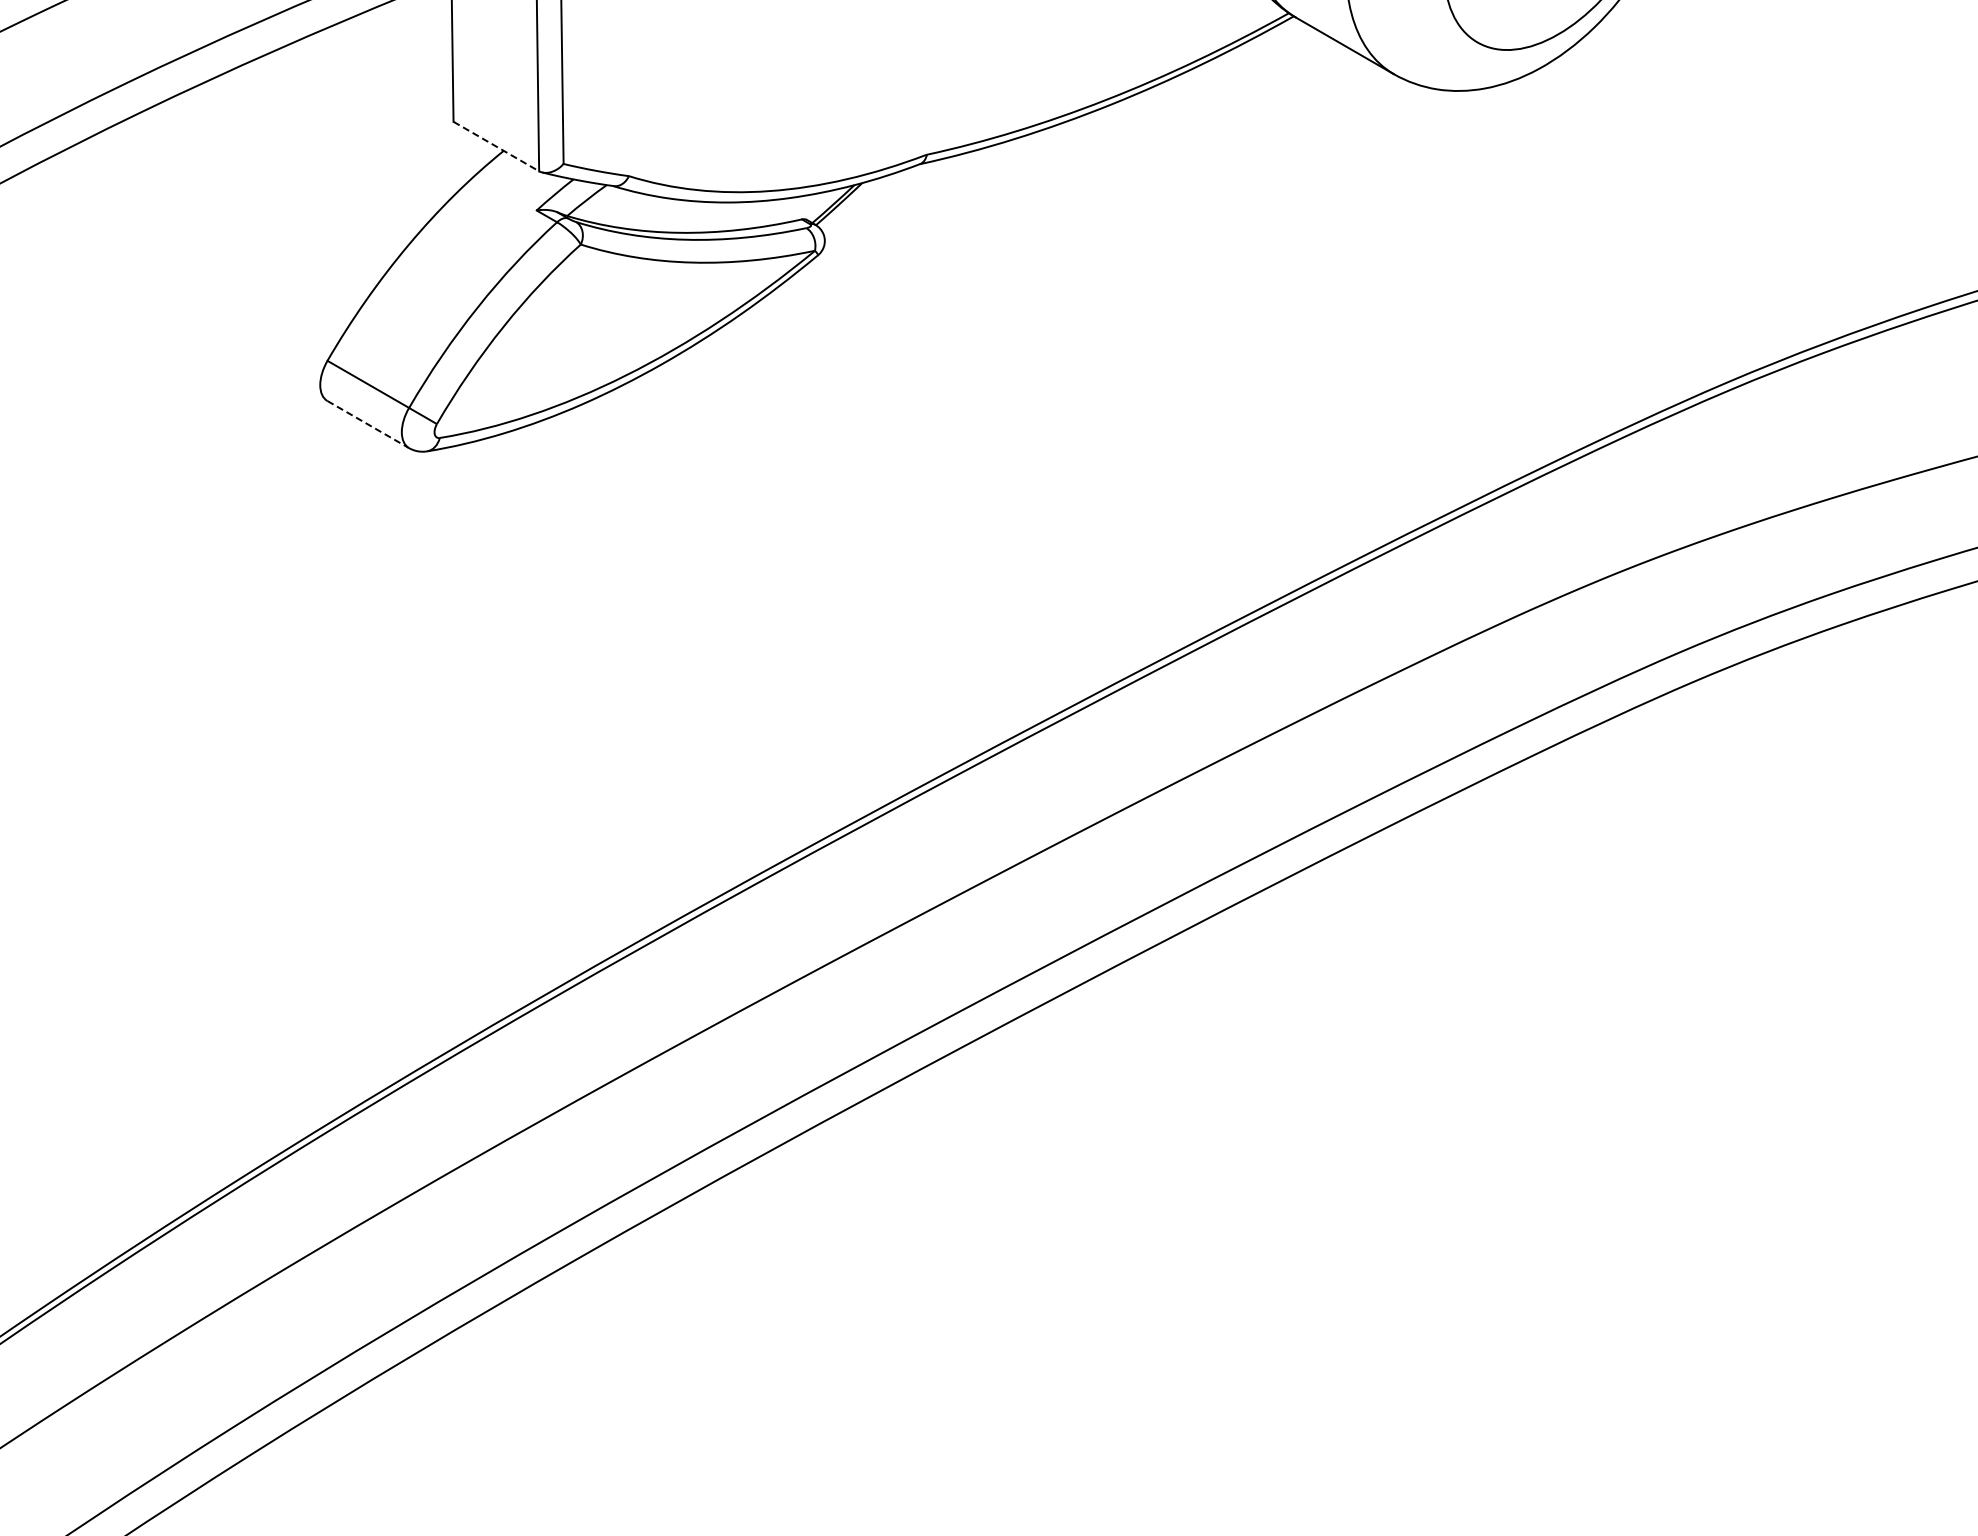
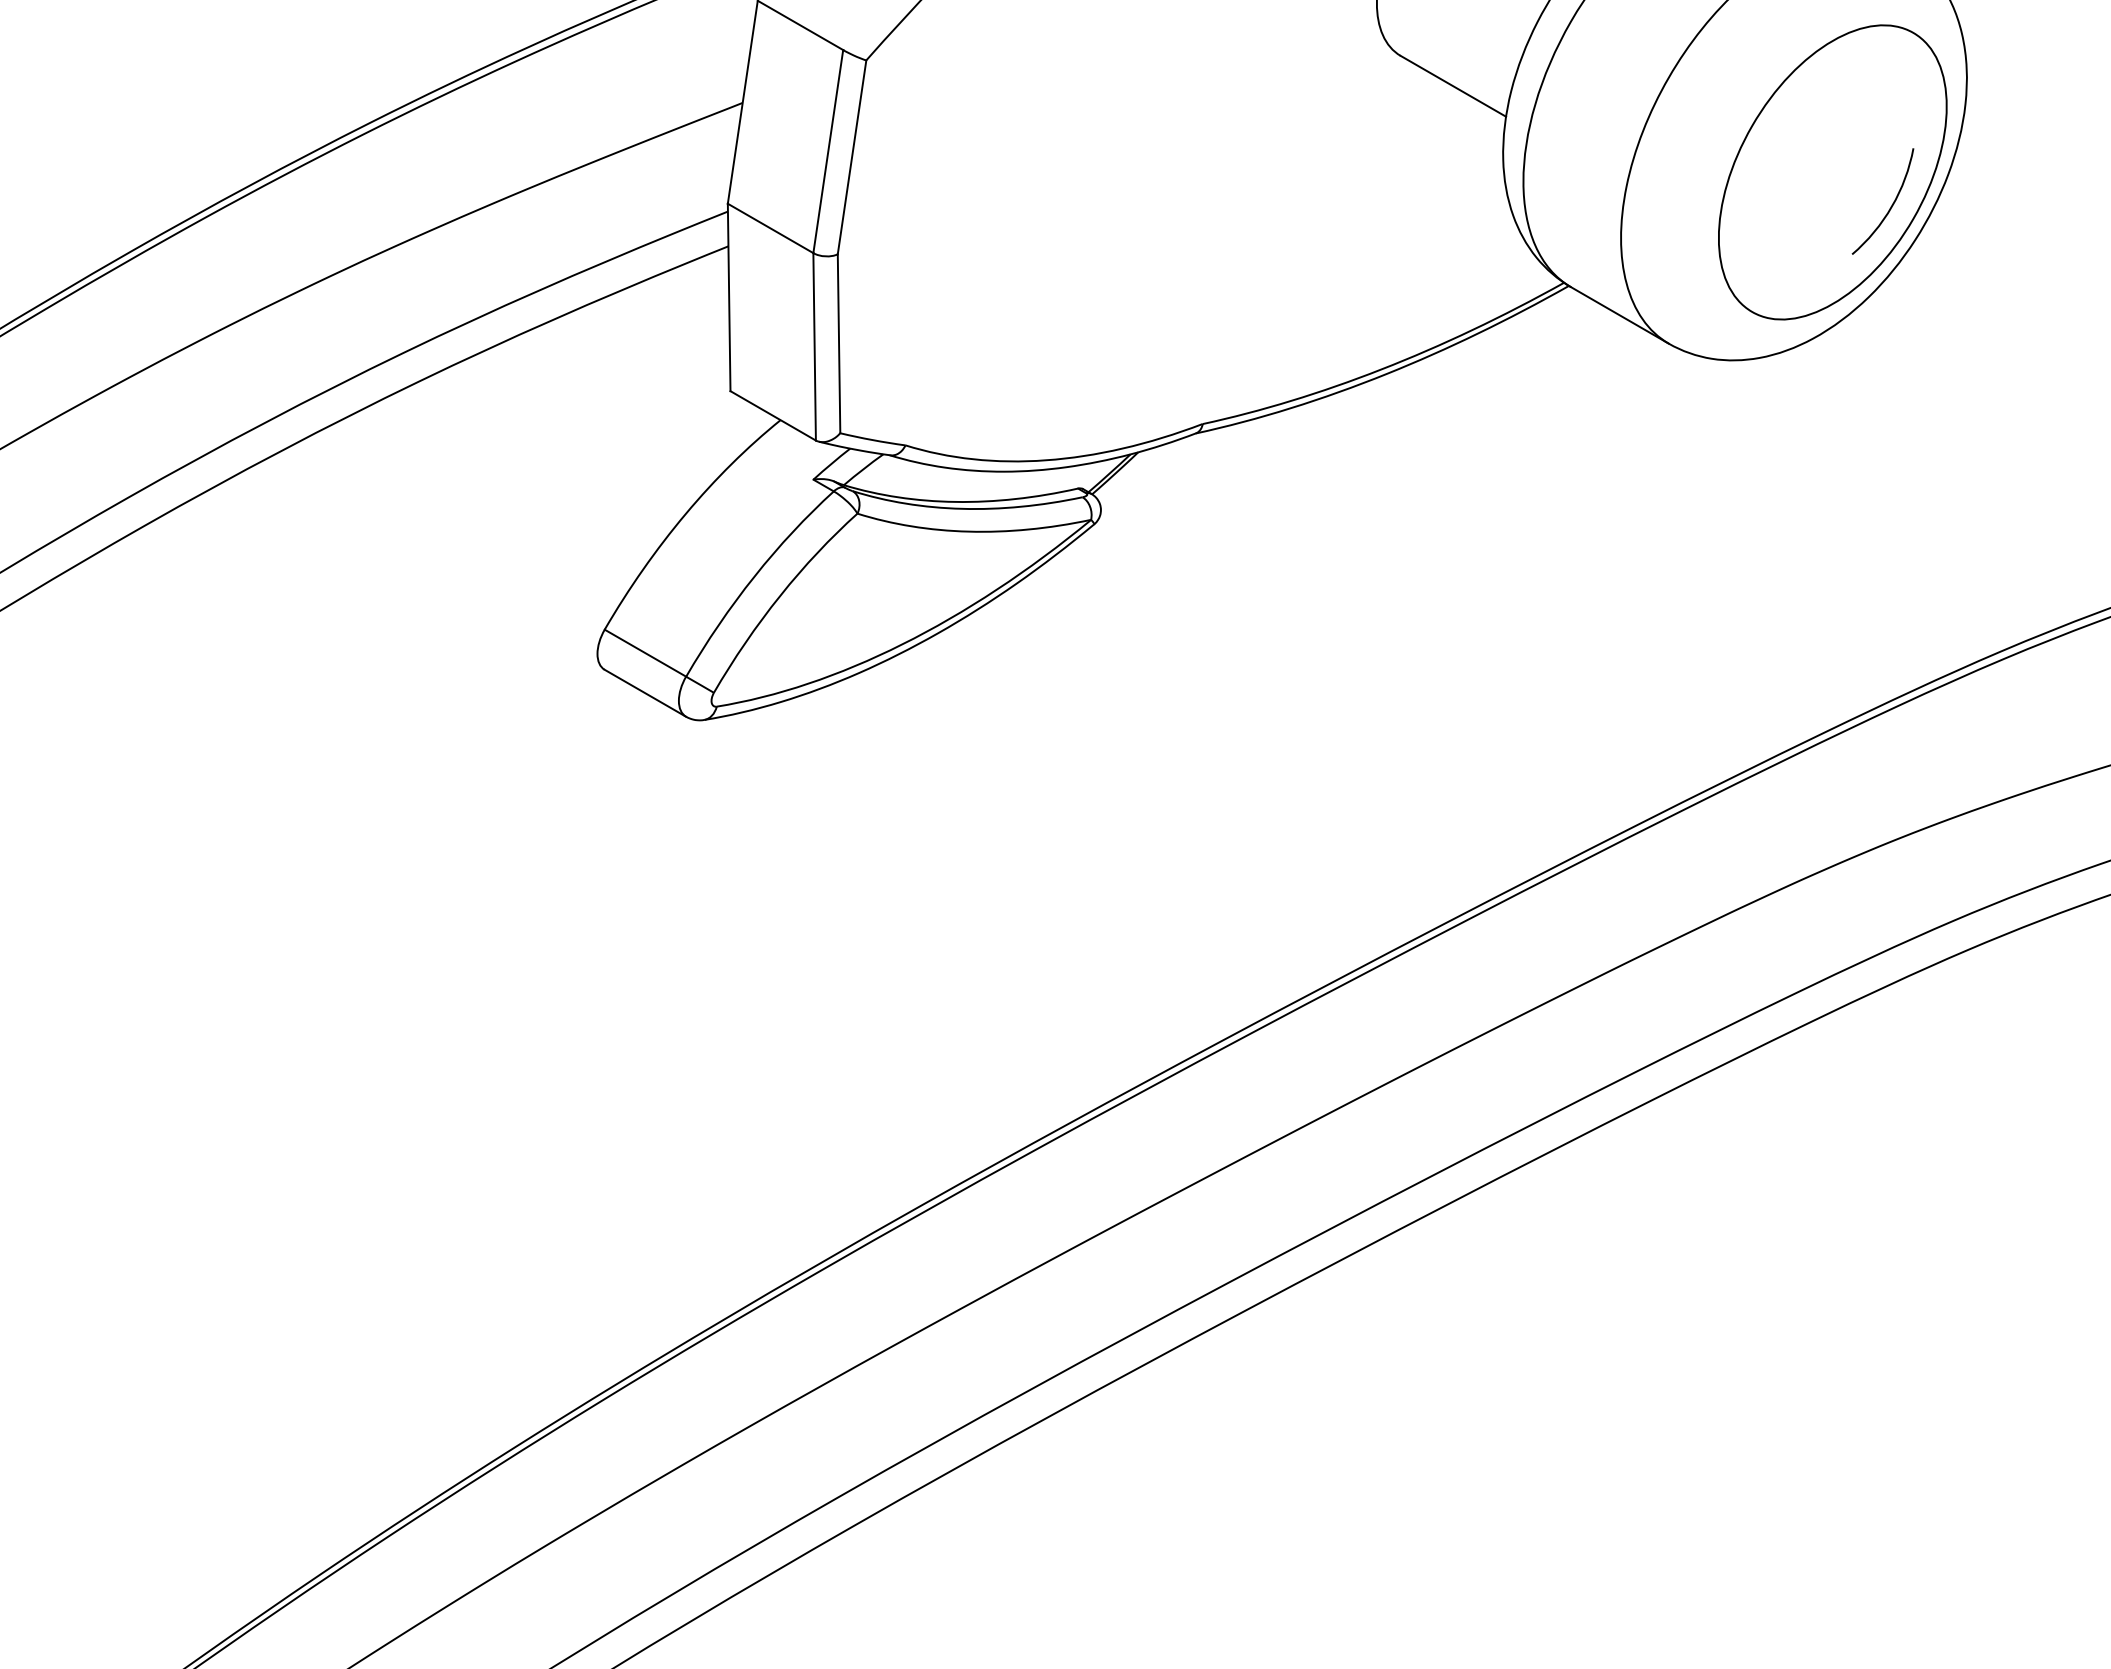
line: (496, 147) -> (773, 416), dashed -> solid
line: (368, 424) -> (645, 693), dashed -> solid

